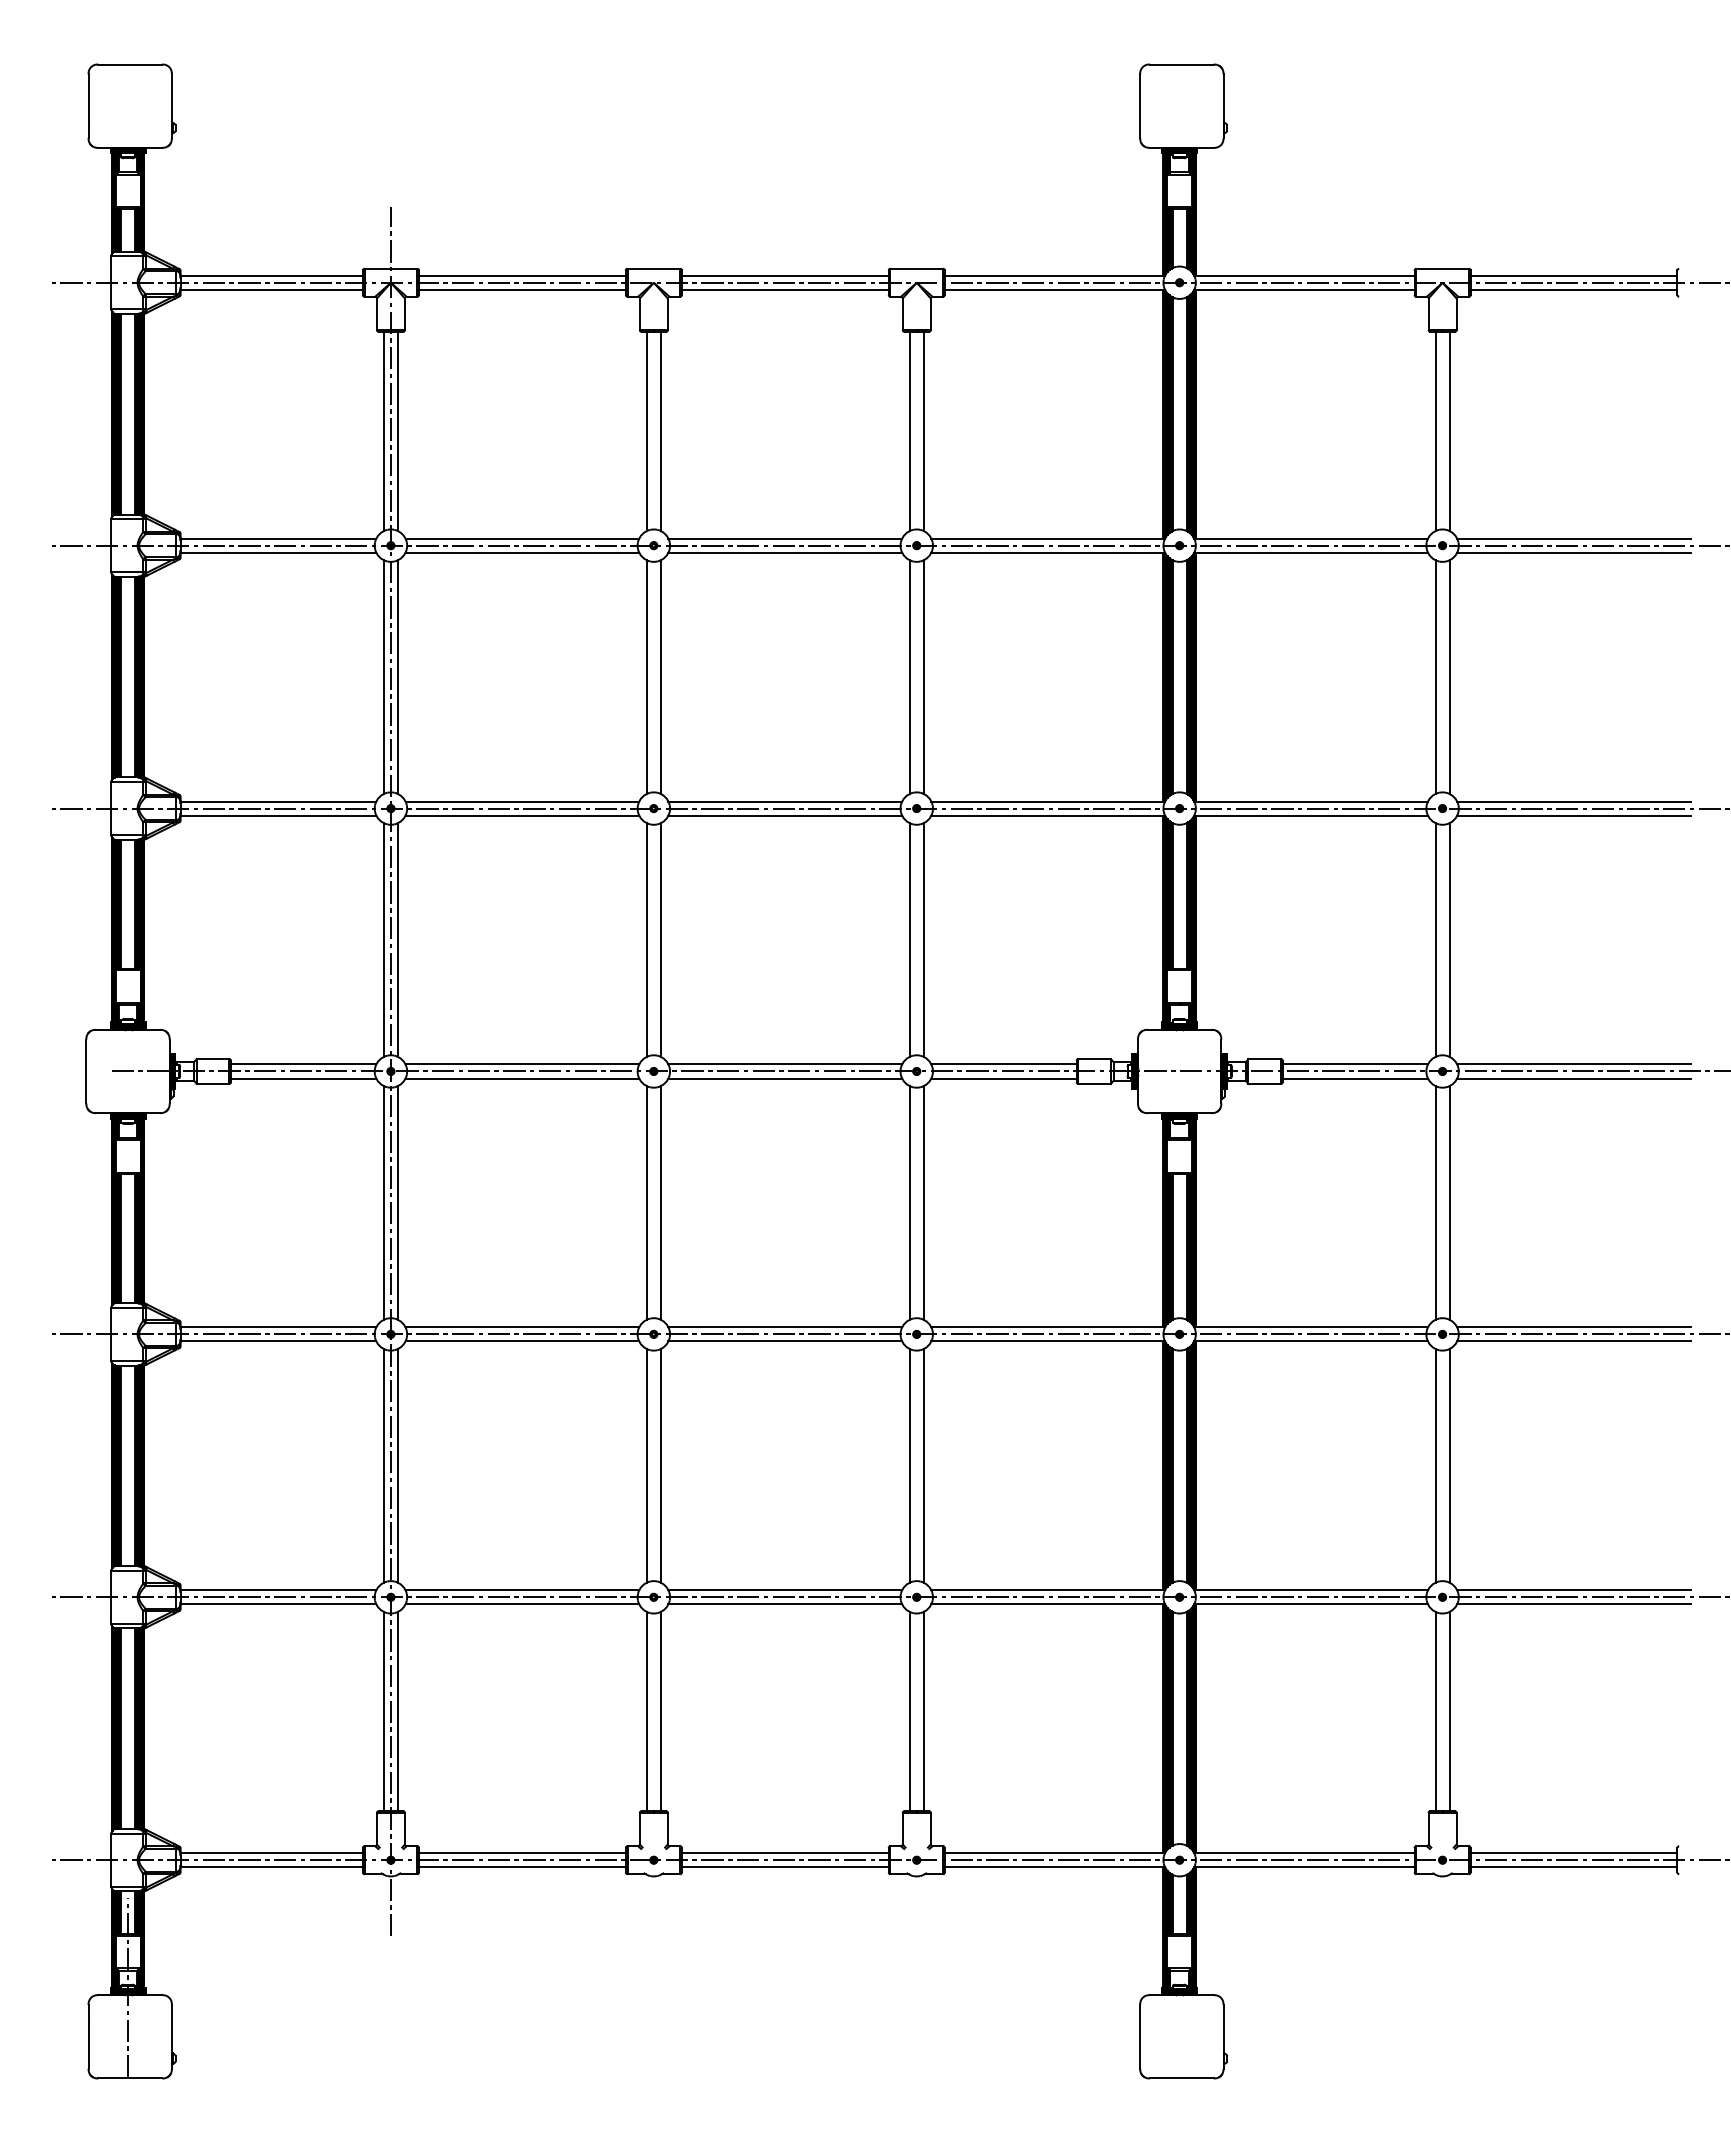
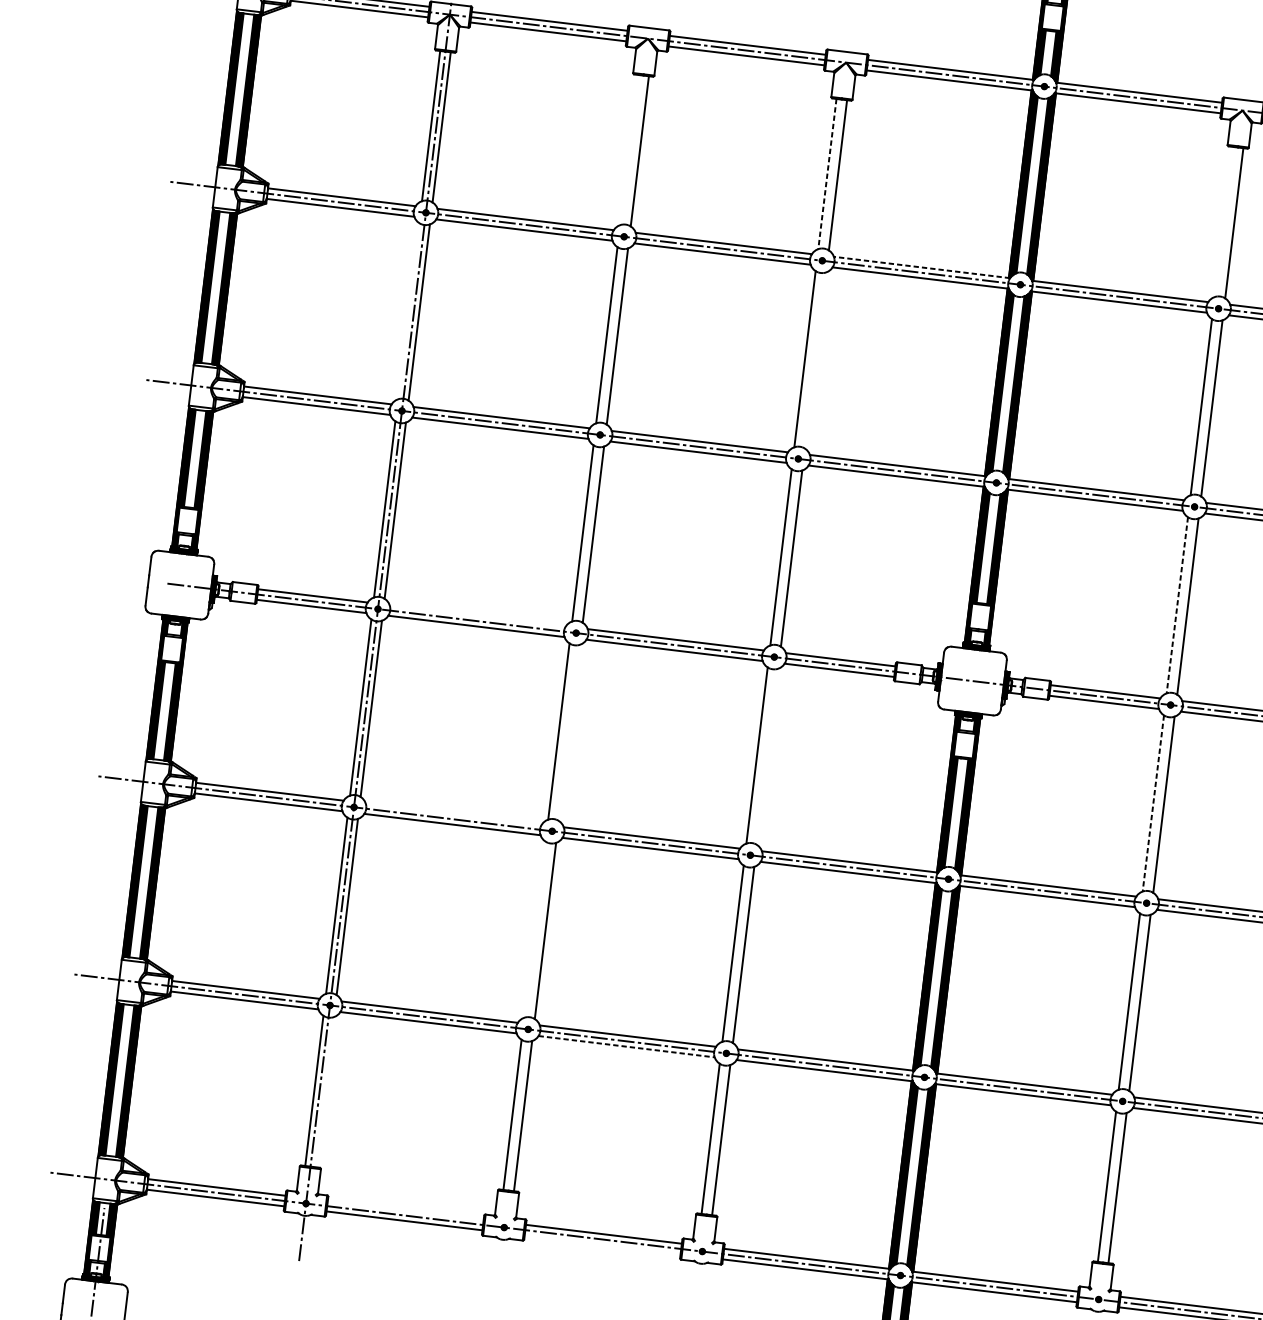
line: (646, 431) -> (629, 150), removed
line: (909, 431) -> (827, 174), solid -> dashed
line: (1435, 431) -> (1223, 222), removed
line: (1048, 538) -> (922, 267), solid -> dashed
line: (383, 676) -> (408, 310), removed
line: (923, 676) -> (815, 360), removed
line: (1435, 940) -> (1177, 605), solid -> dashed
line: (522, 1064) -> (477, 615), removed
line: (660, 1202) -> (569, 732), removed
line: (923, 1202) -> (767, 756), removed
line: (1435, 1202) -> (1153, 803), solid -> dashed
line: (522, 1327) -> (453, 814), removed
line: (646, 1465) -> (534, 929), removed
line: (785, 1604) -> (626, 1046), solid -> dashed
line: (397, 1711) -> (324, 1092), removed
line: (521, 1853) -> (405, 1210), removed
line: (784, 1867) -> (602, 1244), removed

